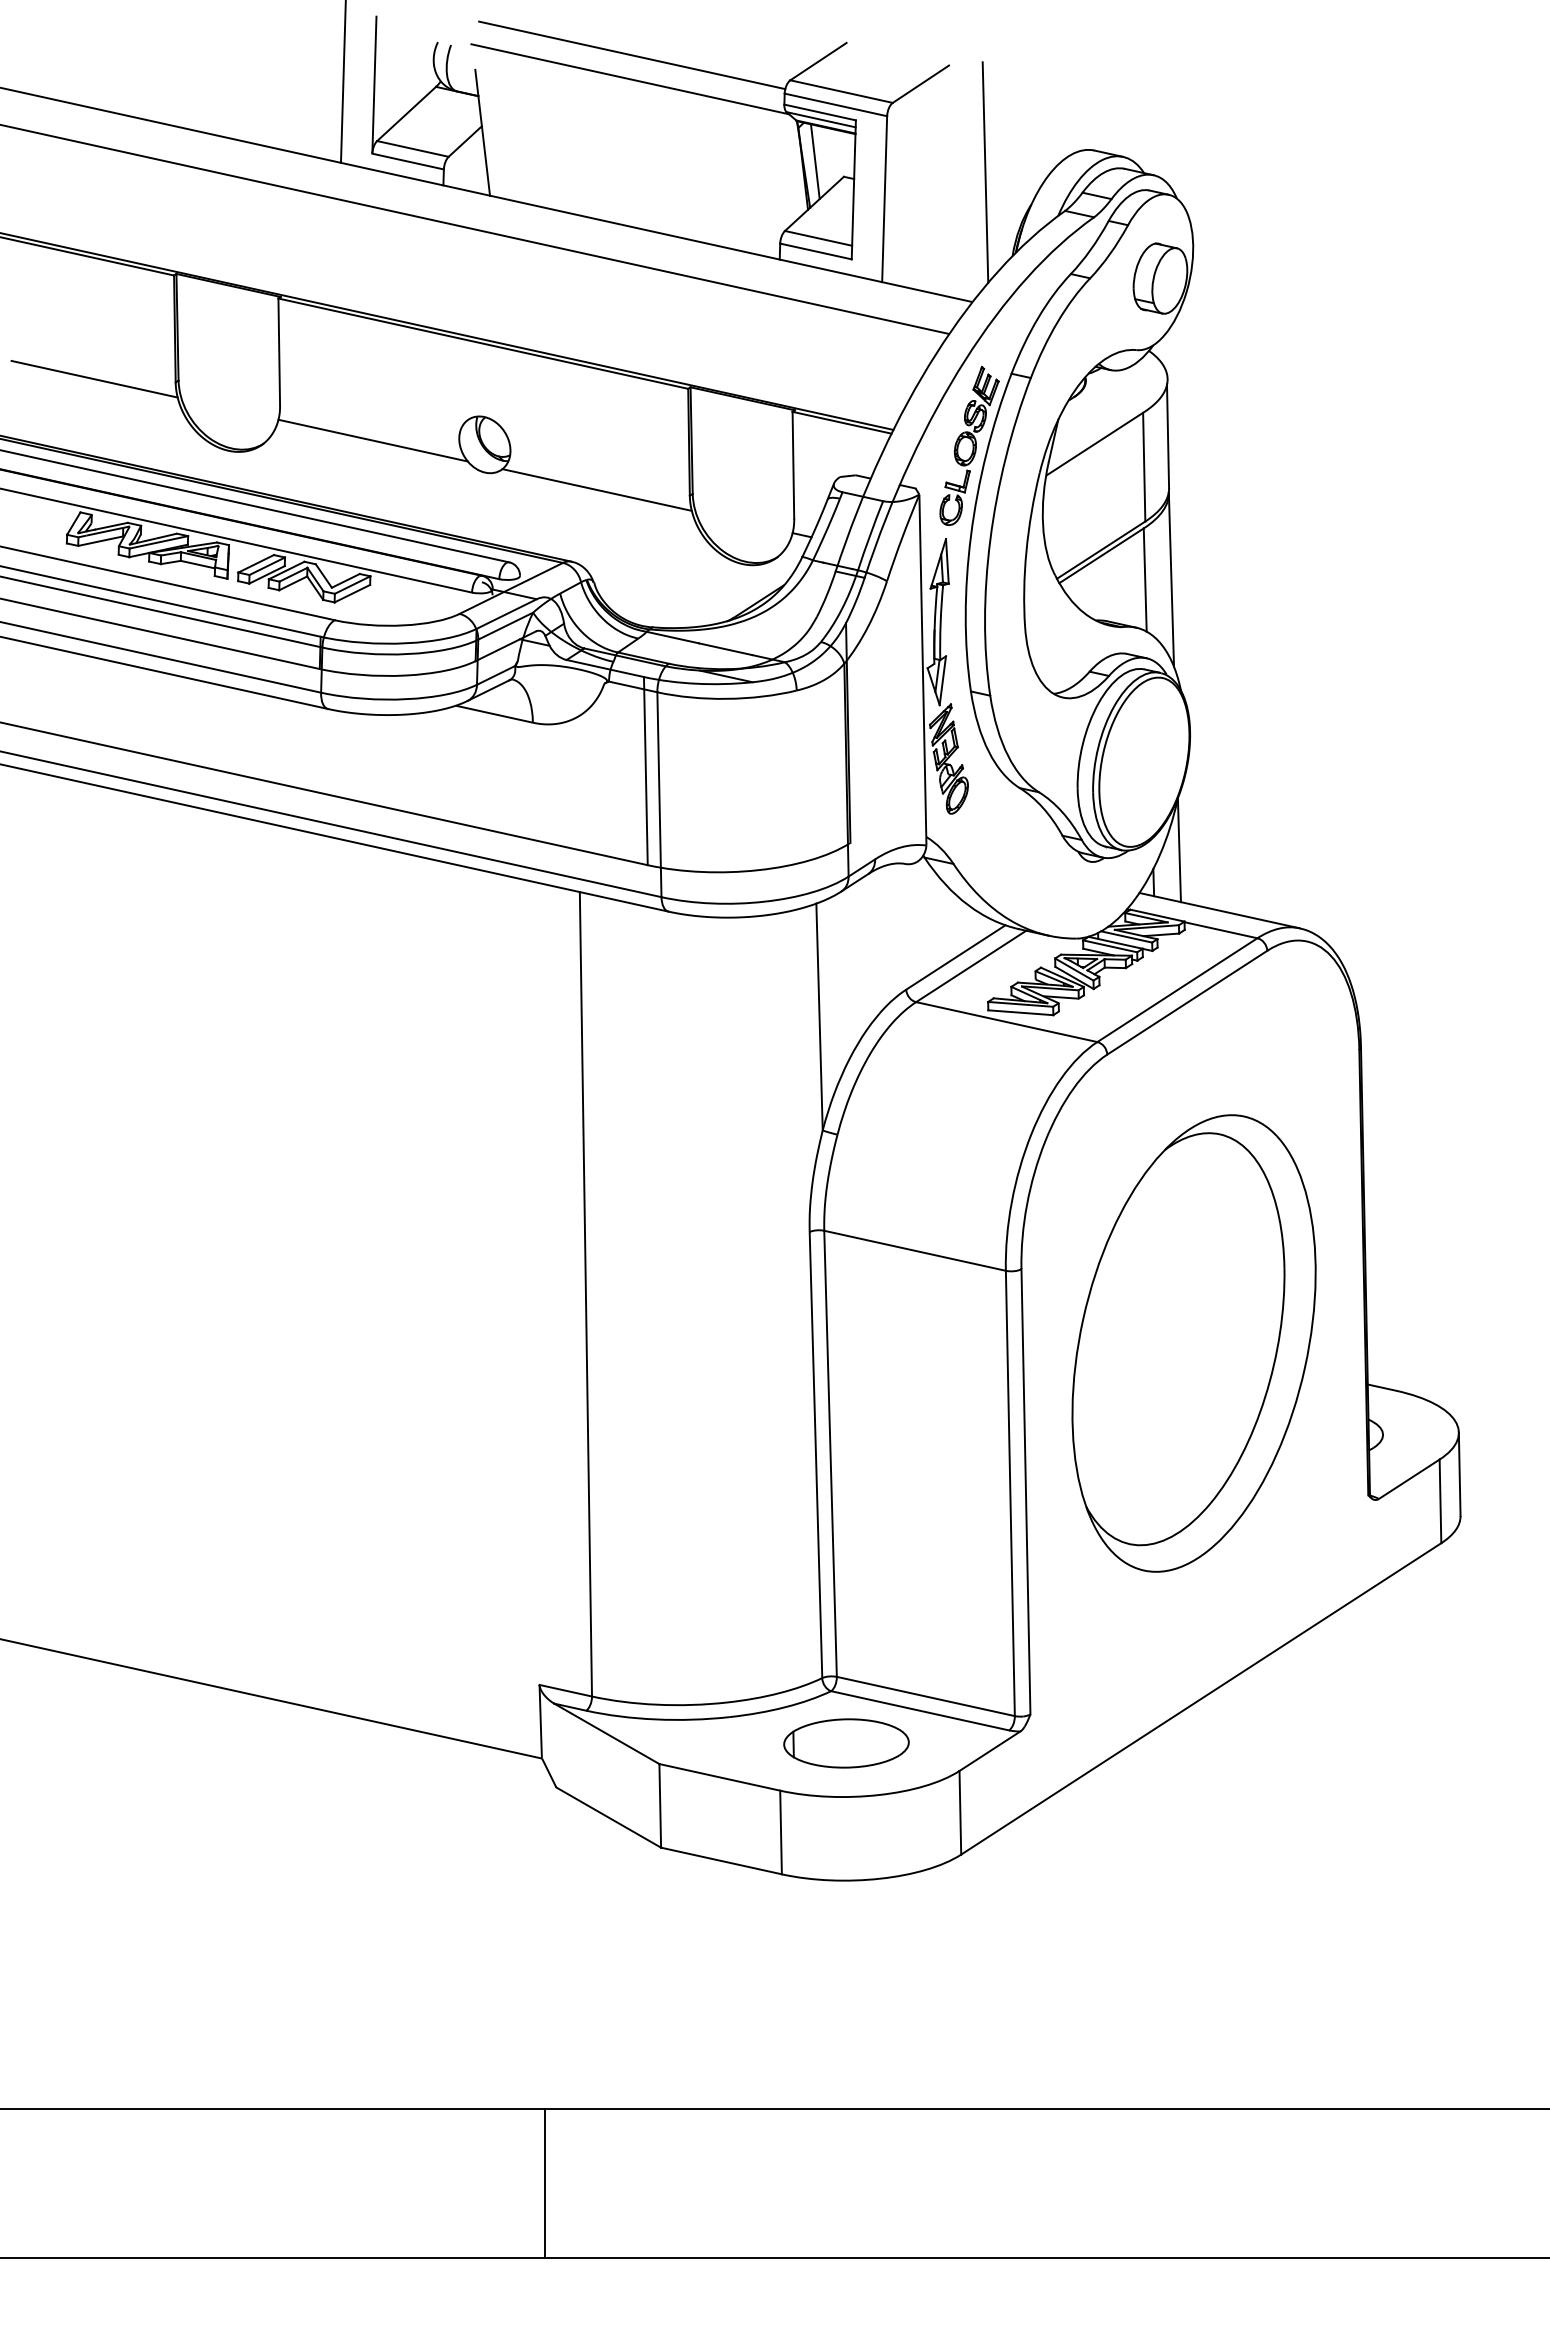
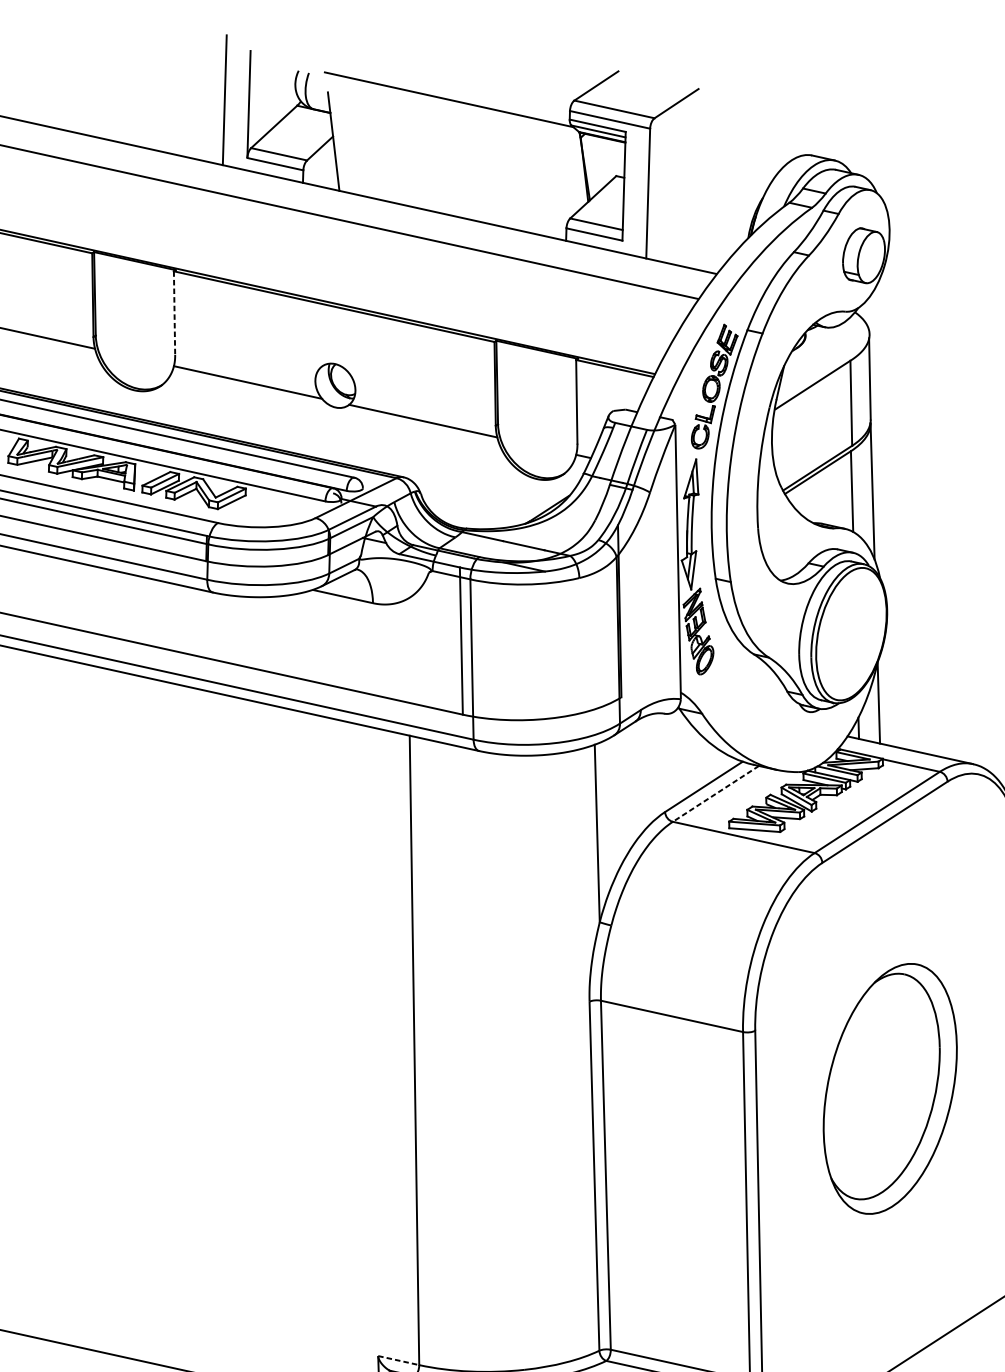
line: (632, 55) -> (450, 81), removed
line: (814, 161) -> (593, 164), removed
line: (985, 172) -> (727, 172), removed
line: (279, 352) -> (174, 313), solid -> dashed
line: (971, 966) -> (716, 793), solid -> dashed
part: (1193, 1343) -> (889, 1088), size x0.7
line: (565, 1690) -> (398, 1360), solid -> dashed

